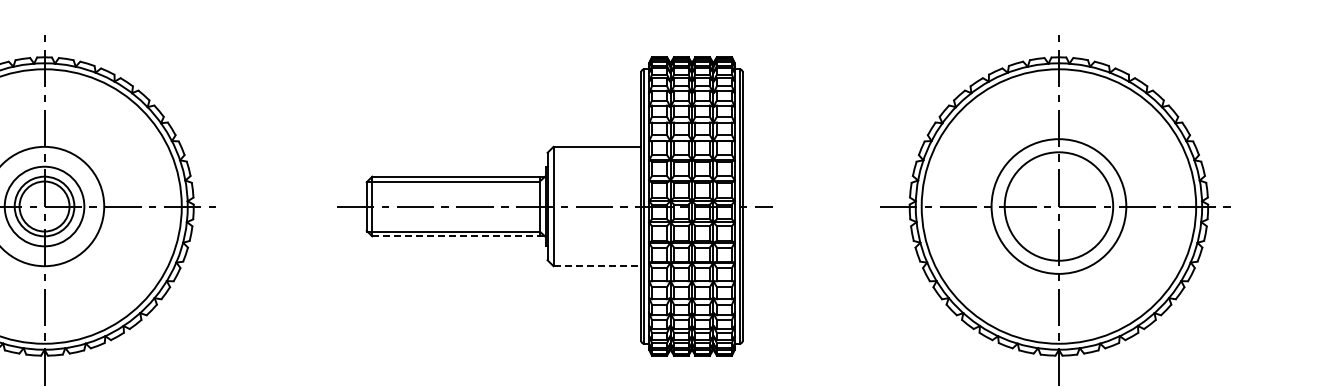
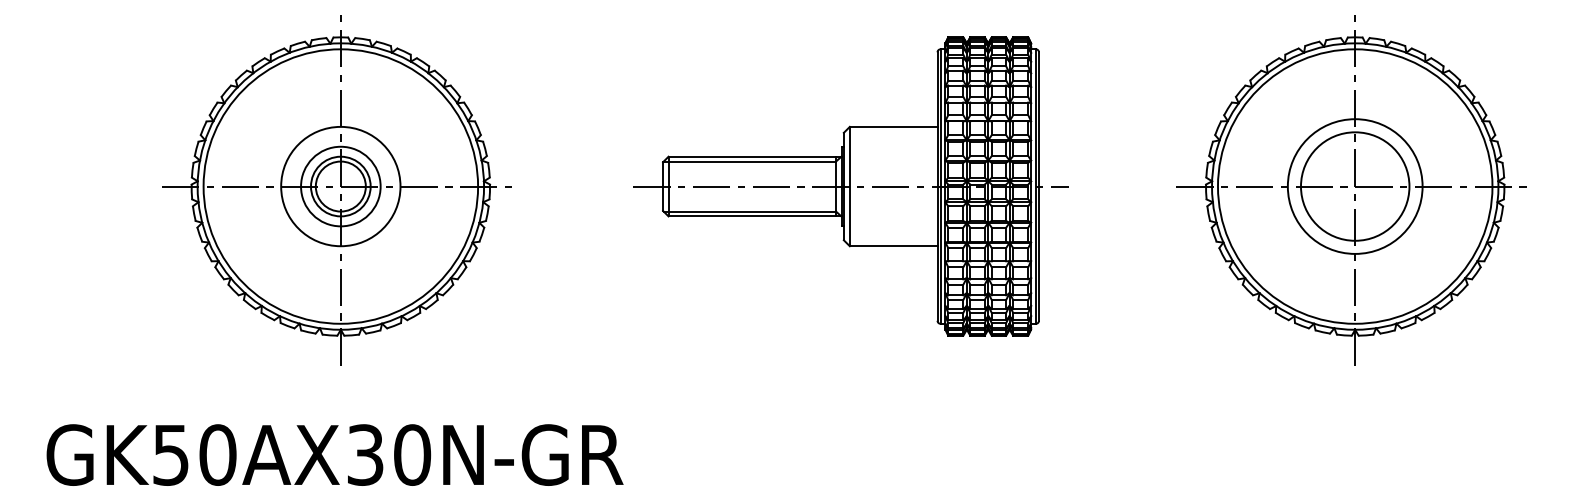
line: (459, 236) -> (755, 216), dashed -> solid
line: (597, 266) -> (893, 246), dashed -> solid

